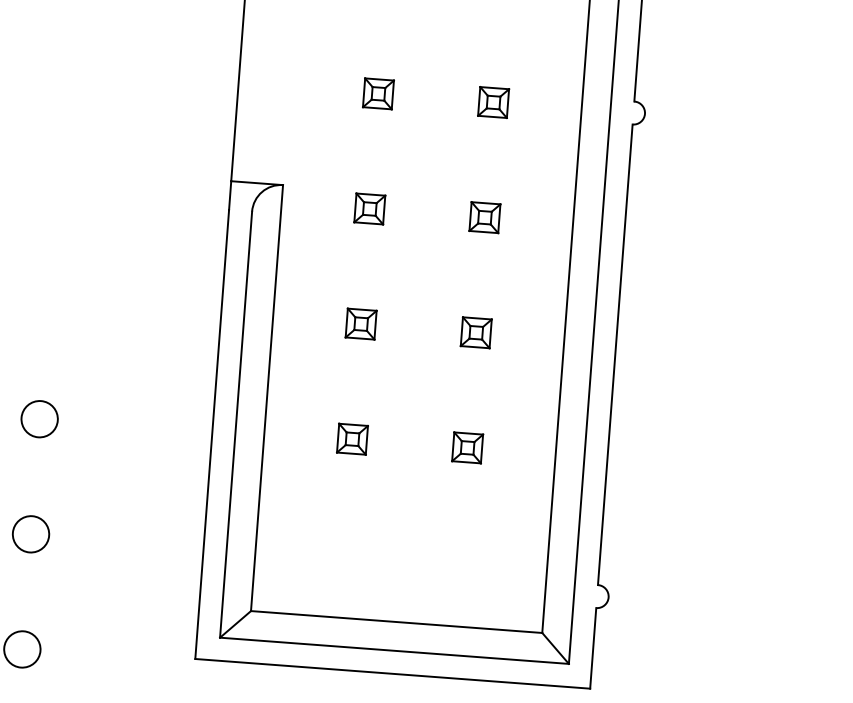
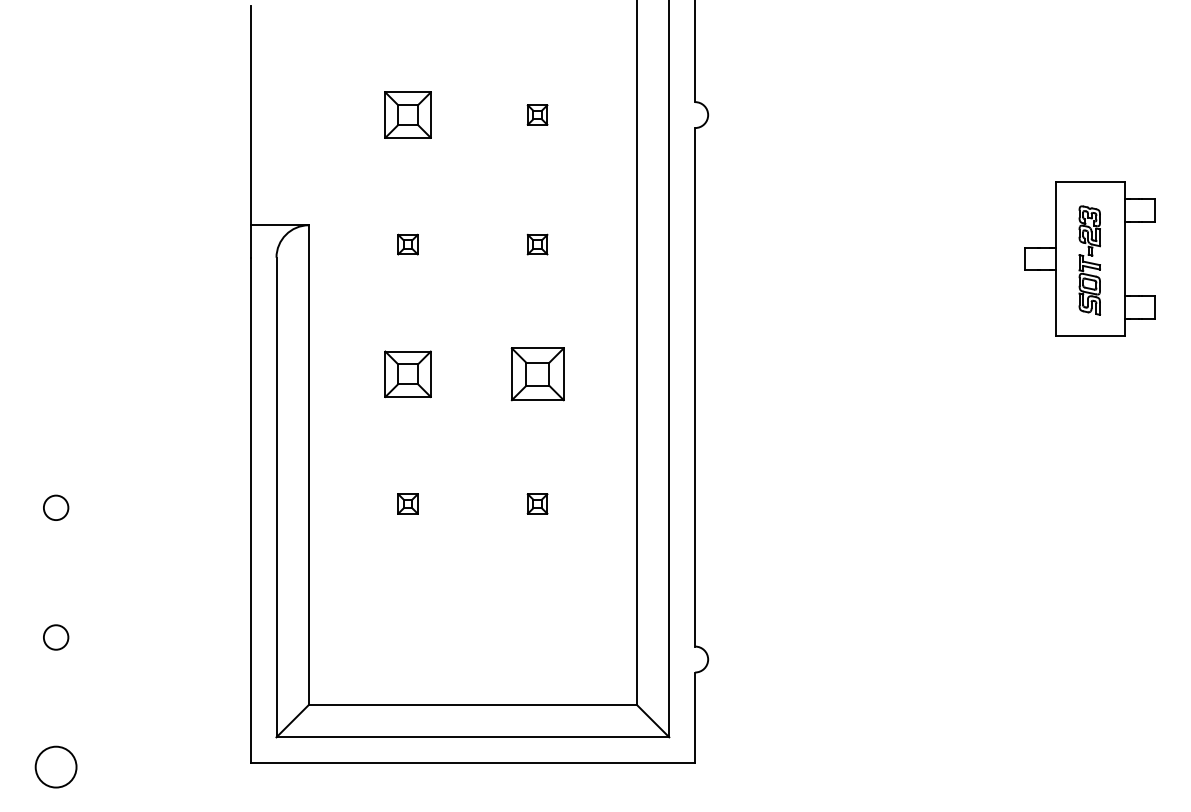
part: (378, 93) -> (407, 114), size x1.4
part: (493, 101) -> (537, 114), size x0.6
part: (369, 208) -> (407, 244), size x0.6
part: (484, 217) -> (537, 244), size x0.6
part: (360, 324) -> (407, 374), size x1.4
part: (476, 332) -> (537, 374), size x1.6
circle: (39, 418) -> (55, 507), size x0.6
part: (352, 438) -> (407, 503), size x0.6
part: (467, 447) -> (537, 503), size x0.6
circle: (30, 534) -> (55, 637), size x0.6

